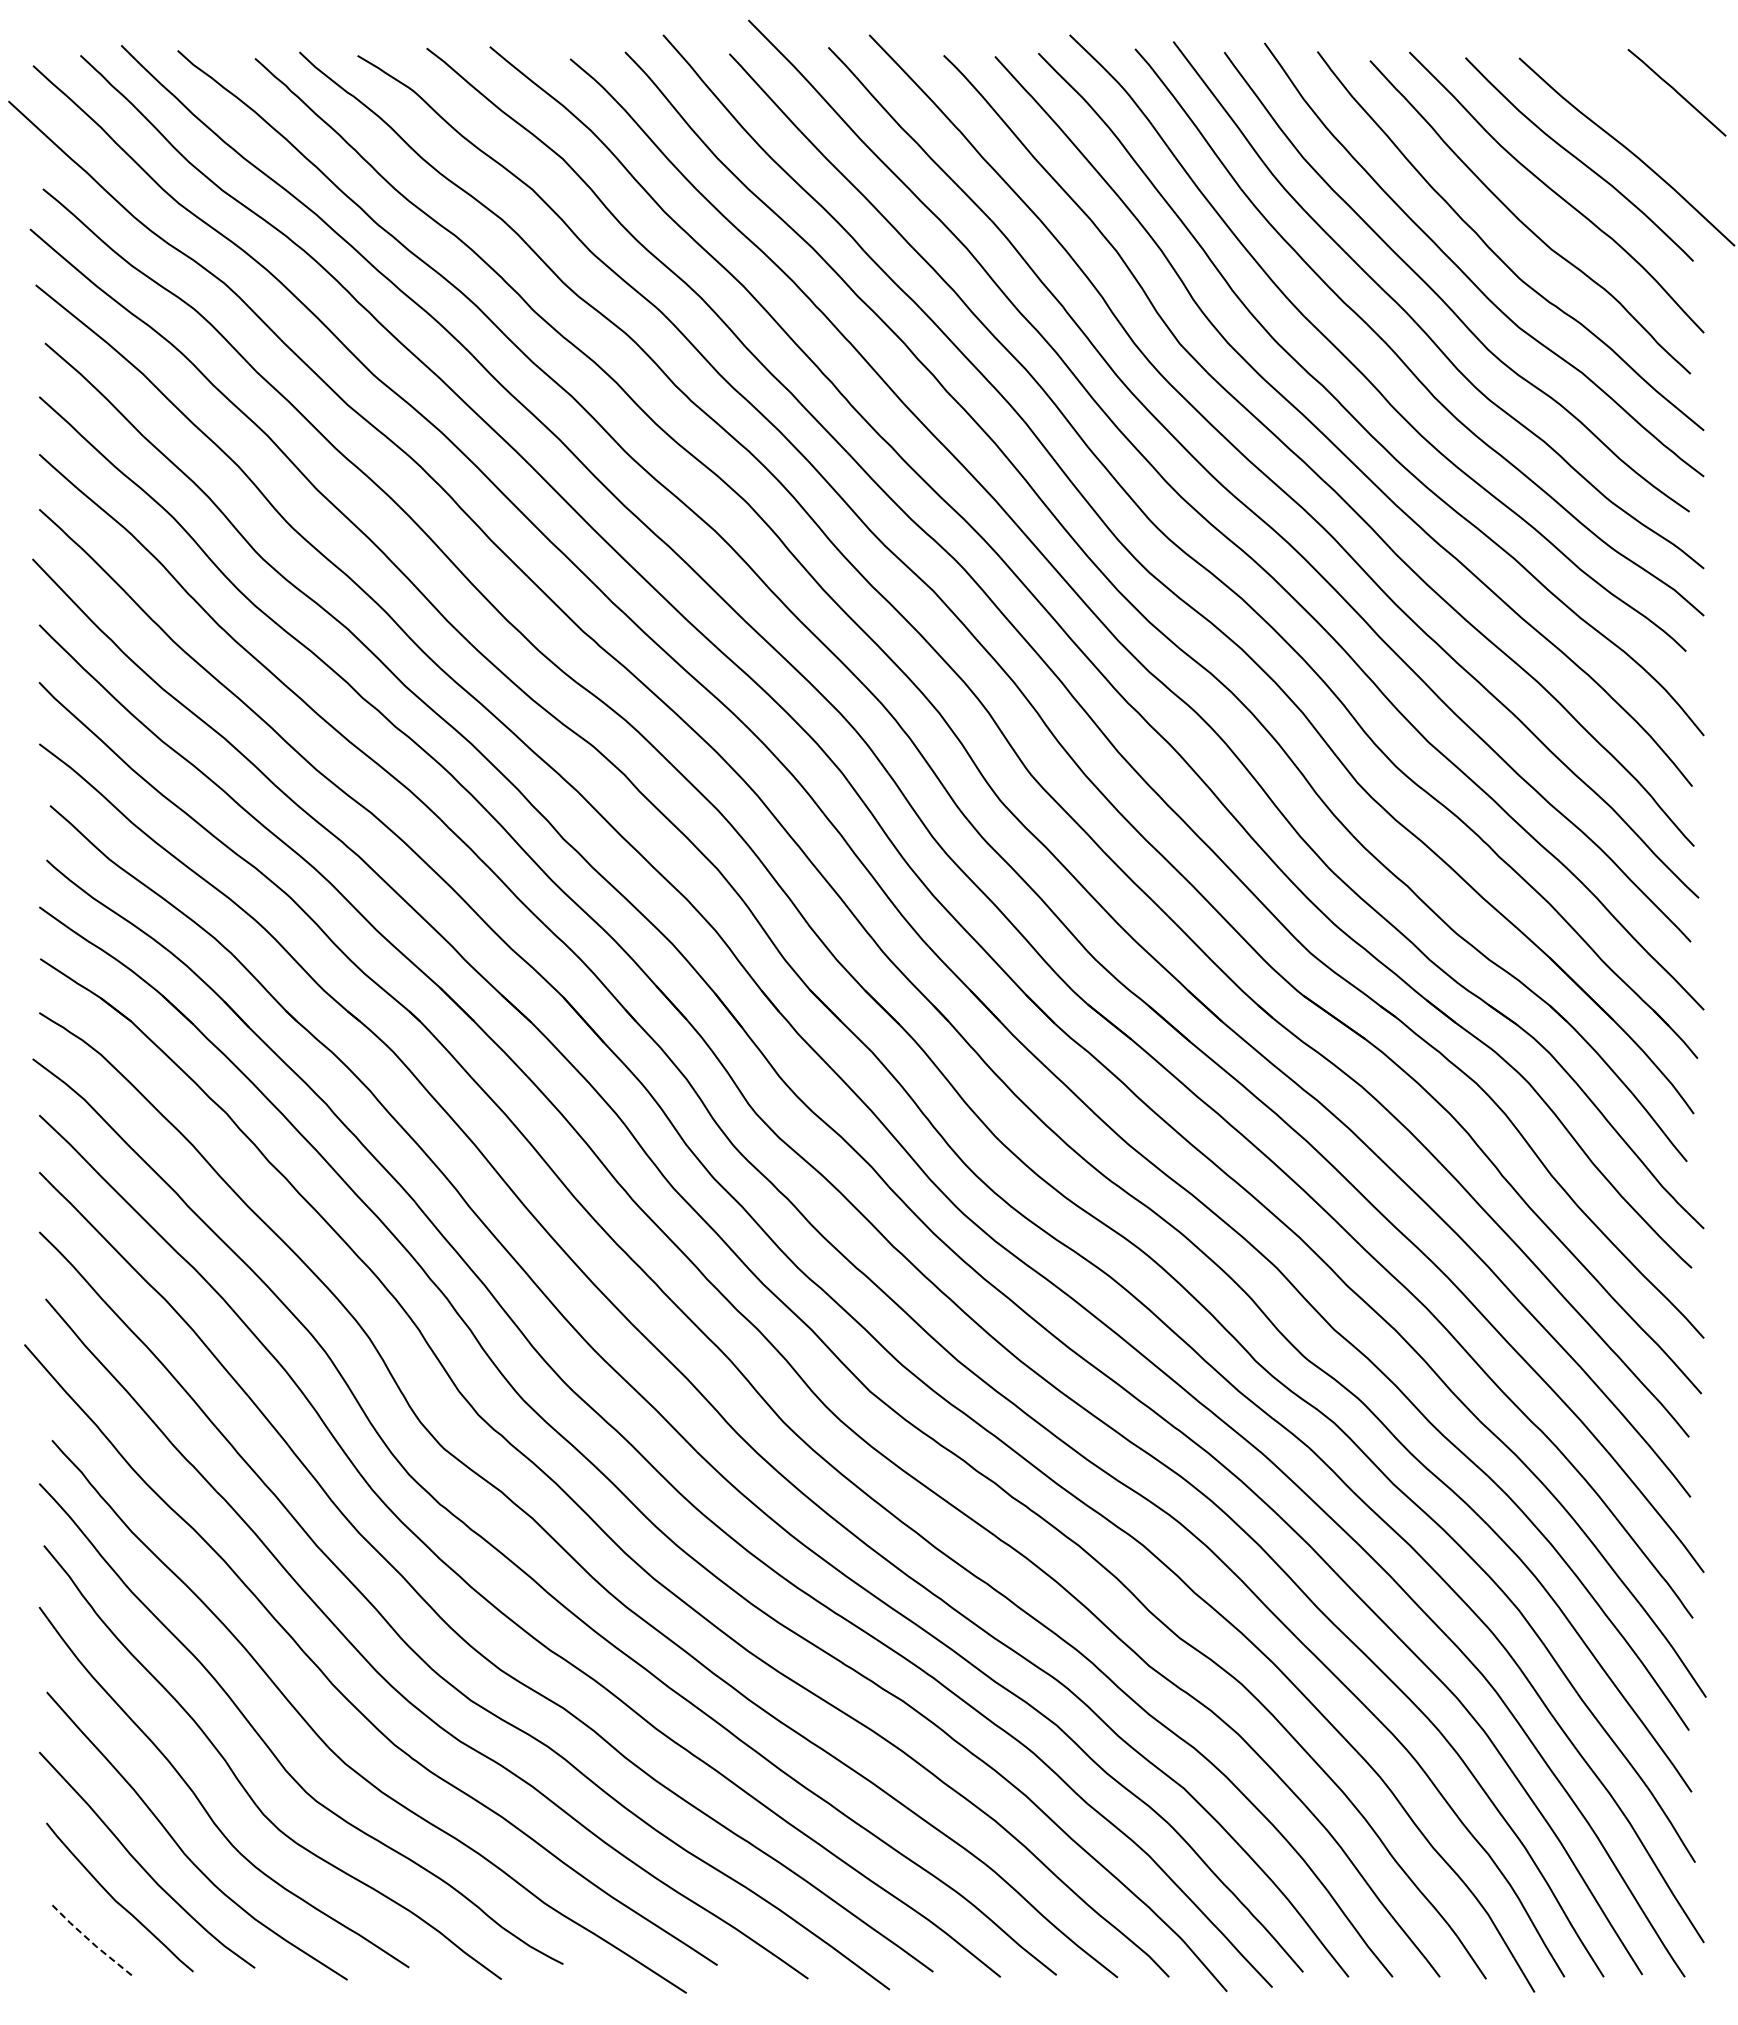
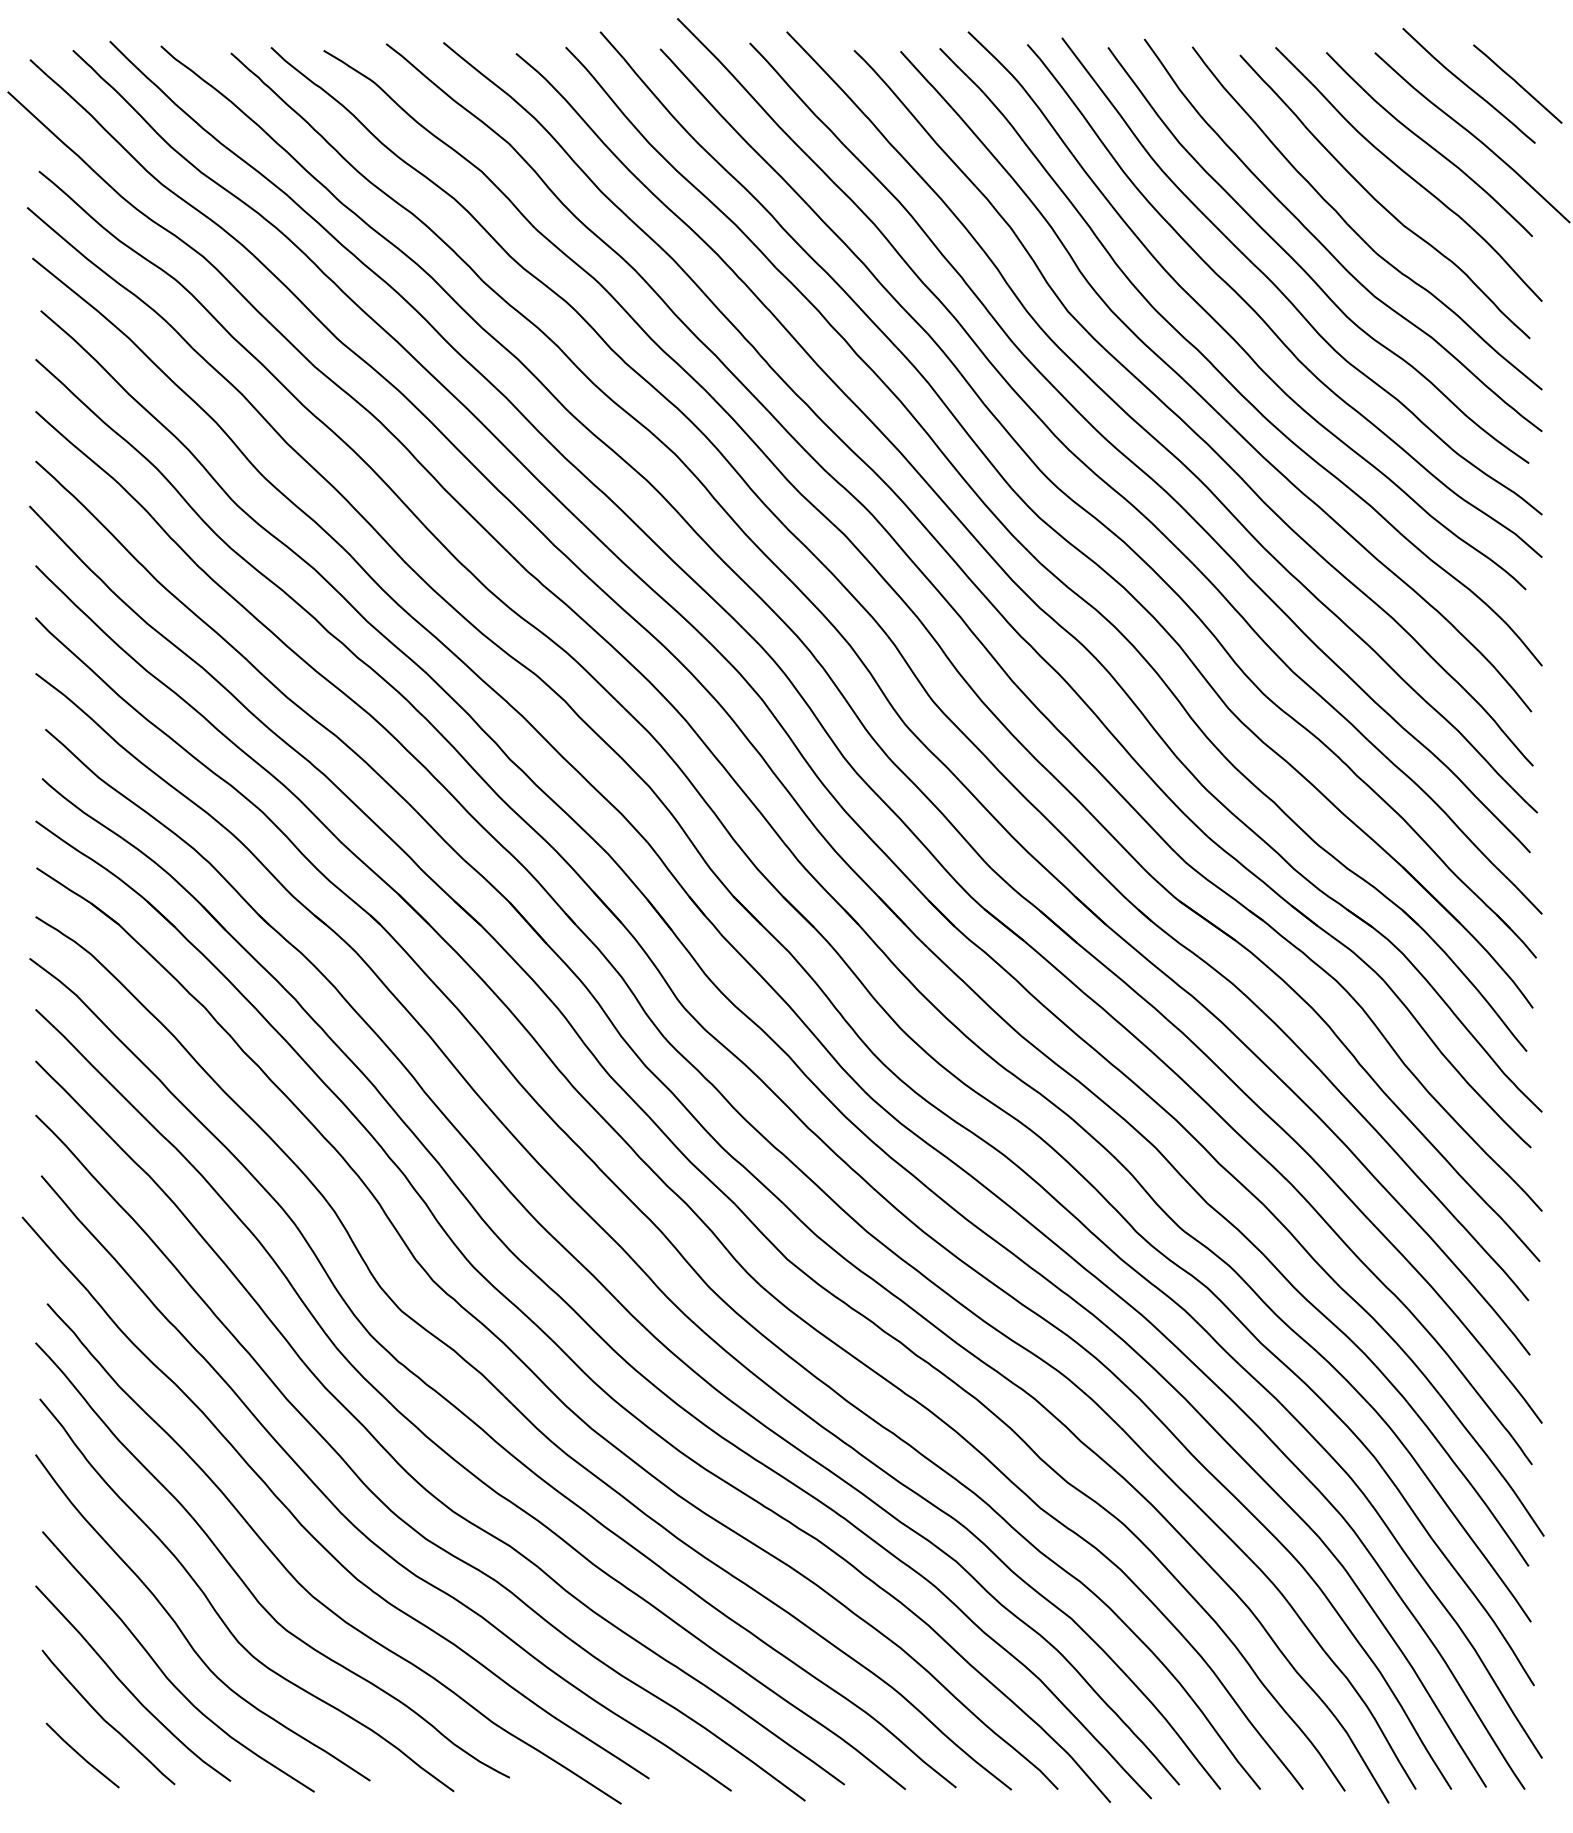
curve: (1622, 94) -> (1468, 85), added
line: (89, 1940) -> (81, 1756), dashed -> solid

